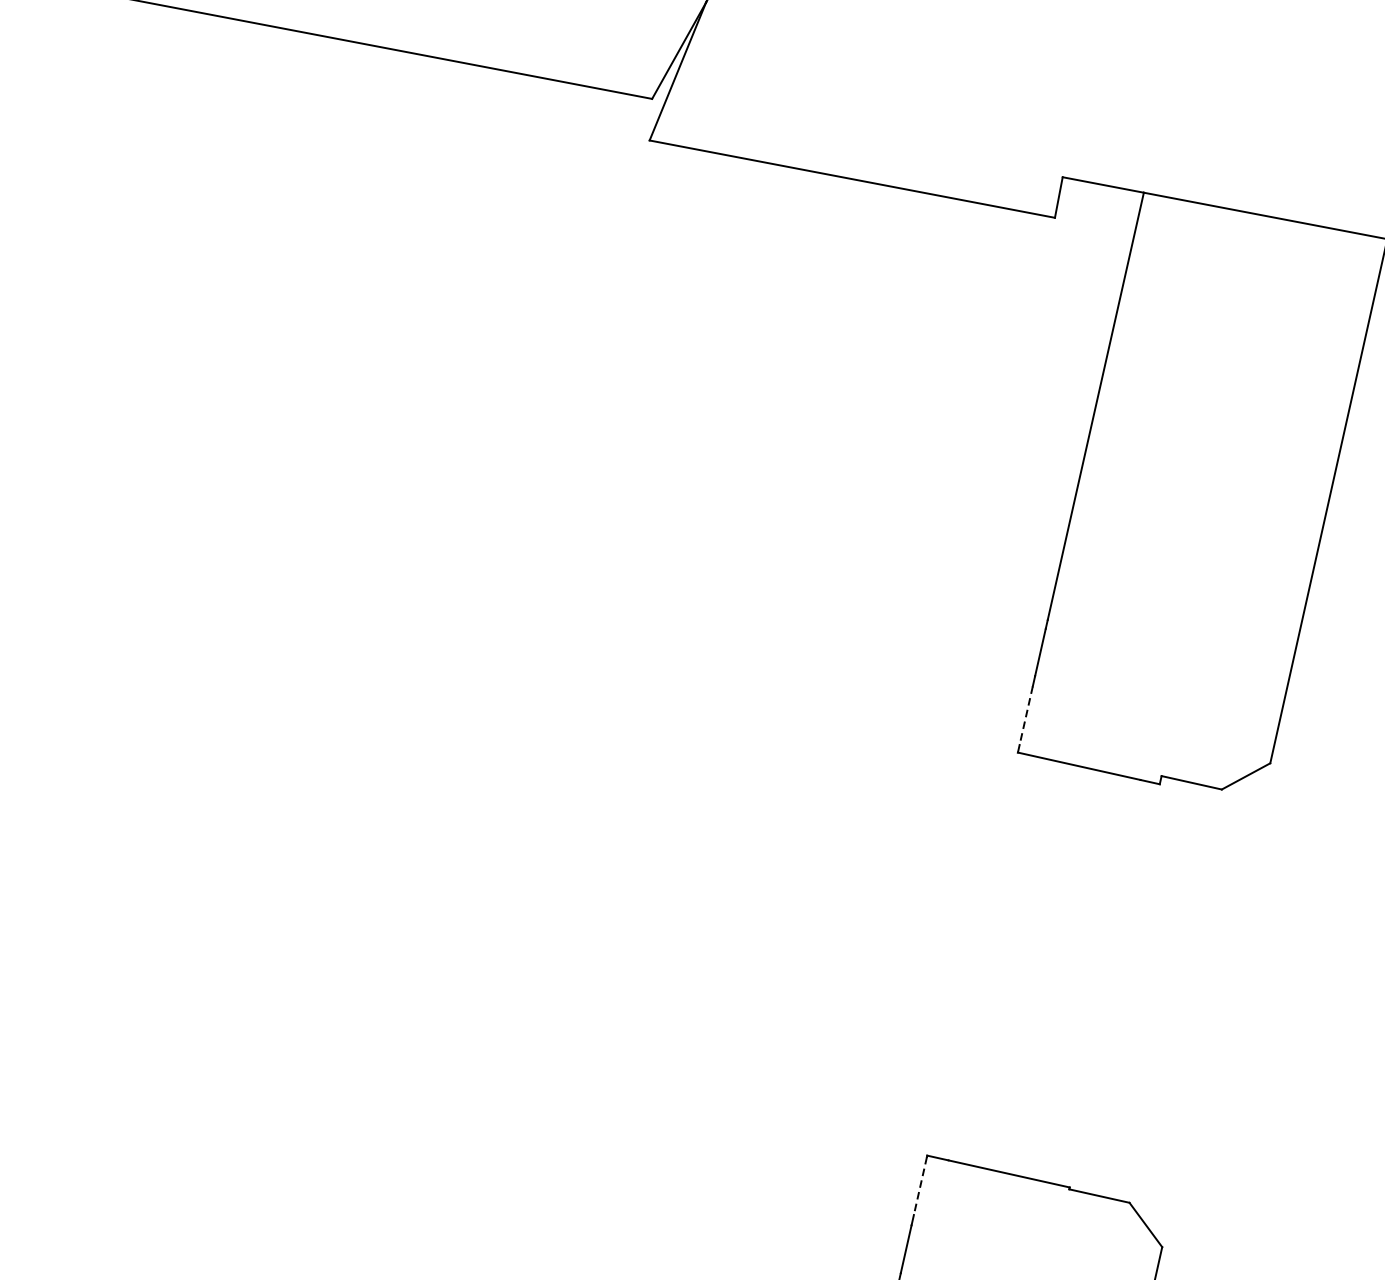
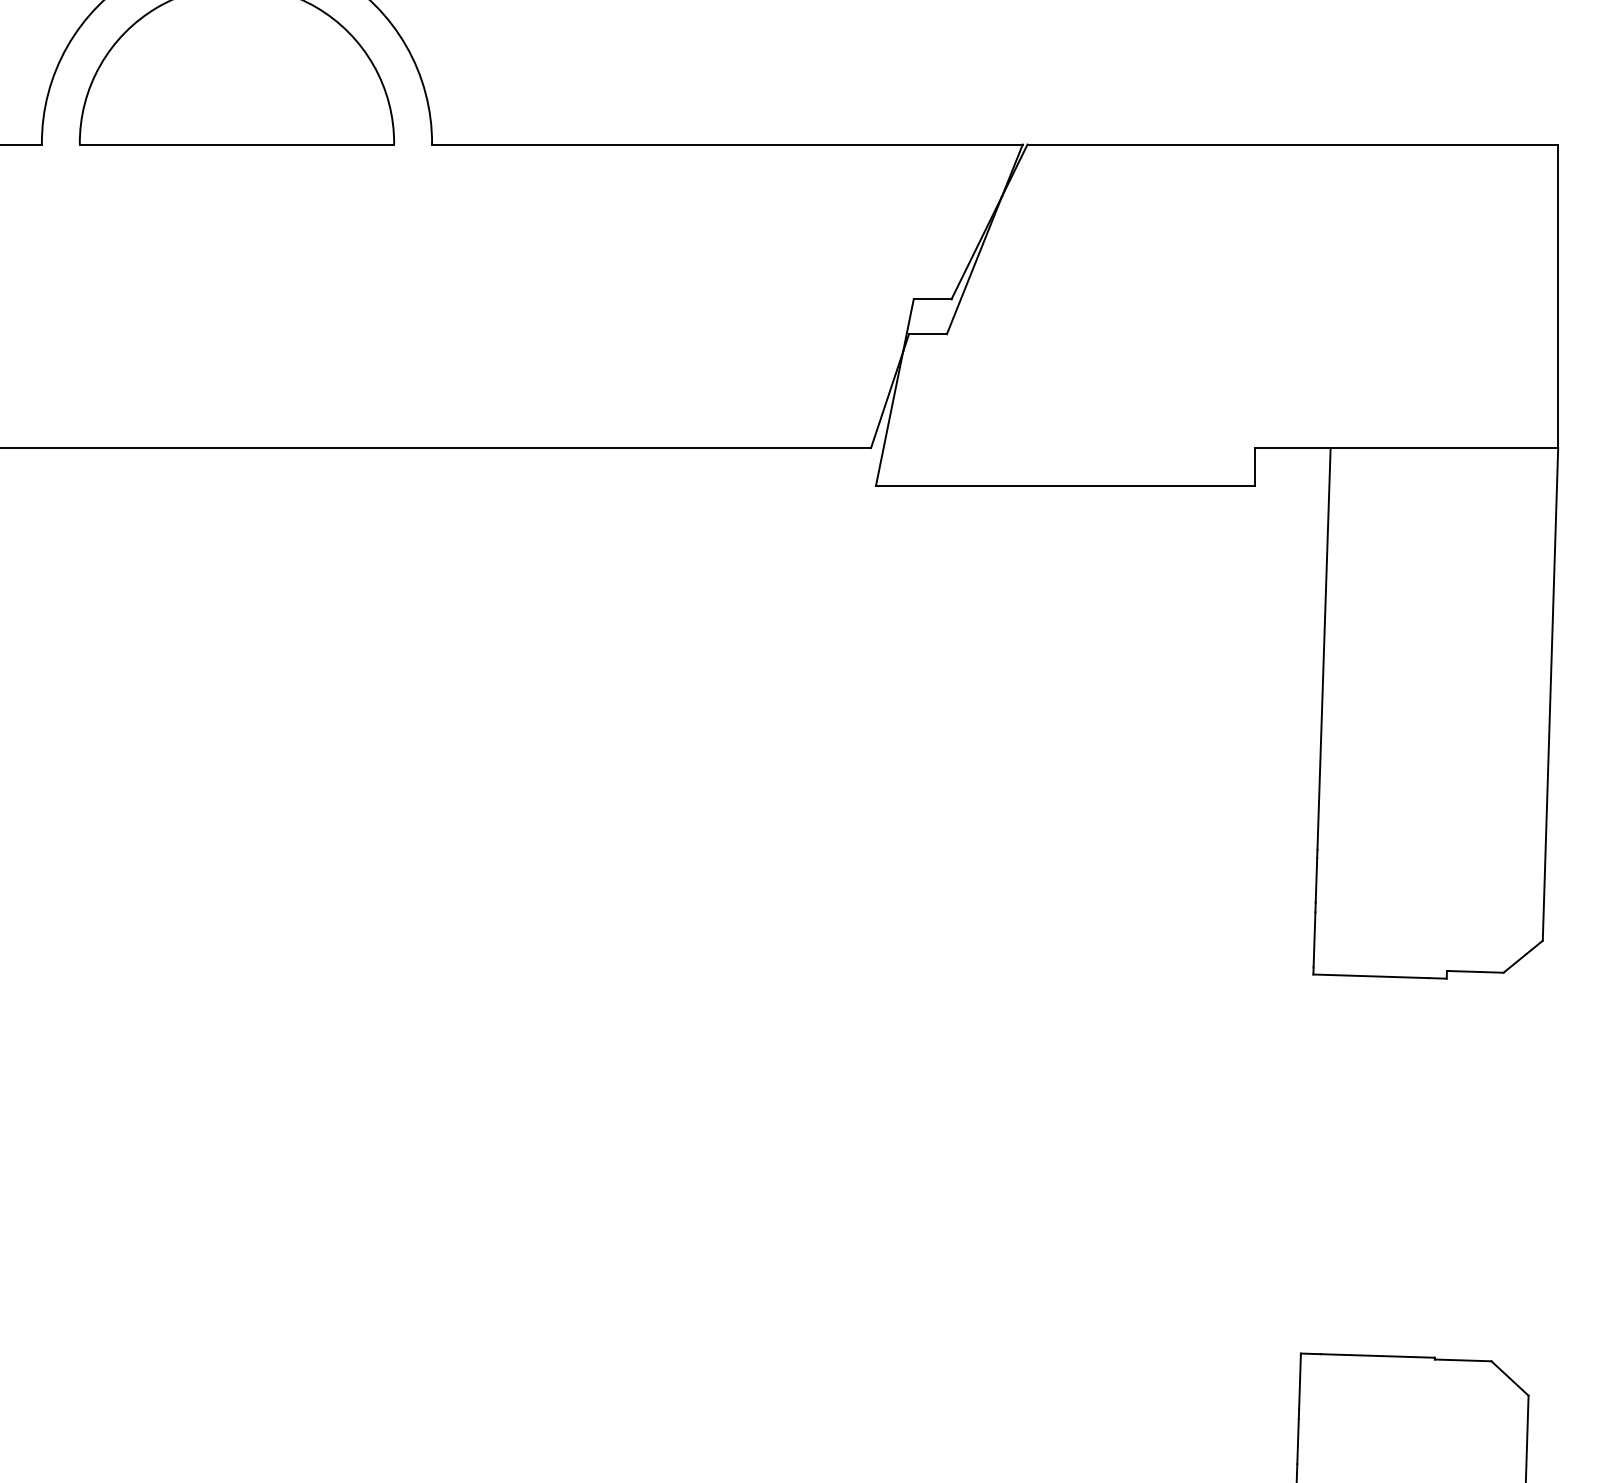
line: (1026, 715) -> (1314, 939), dashed -> solid
line: (919, 1186) -> (1299, 1382), dashed -> solid

